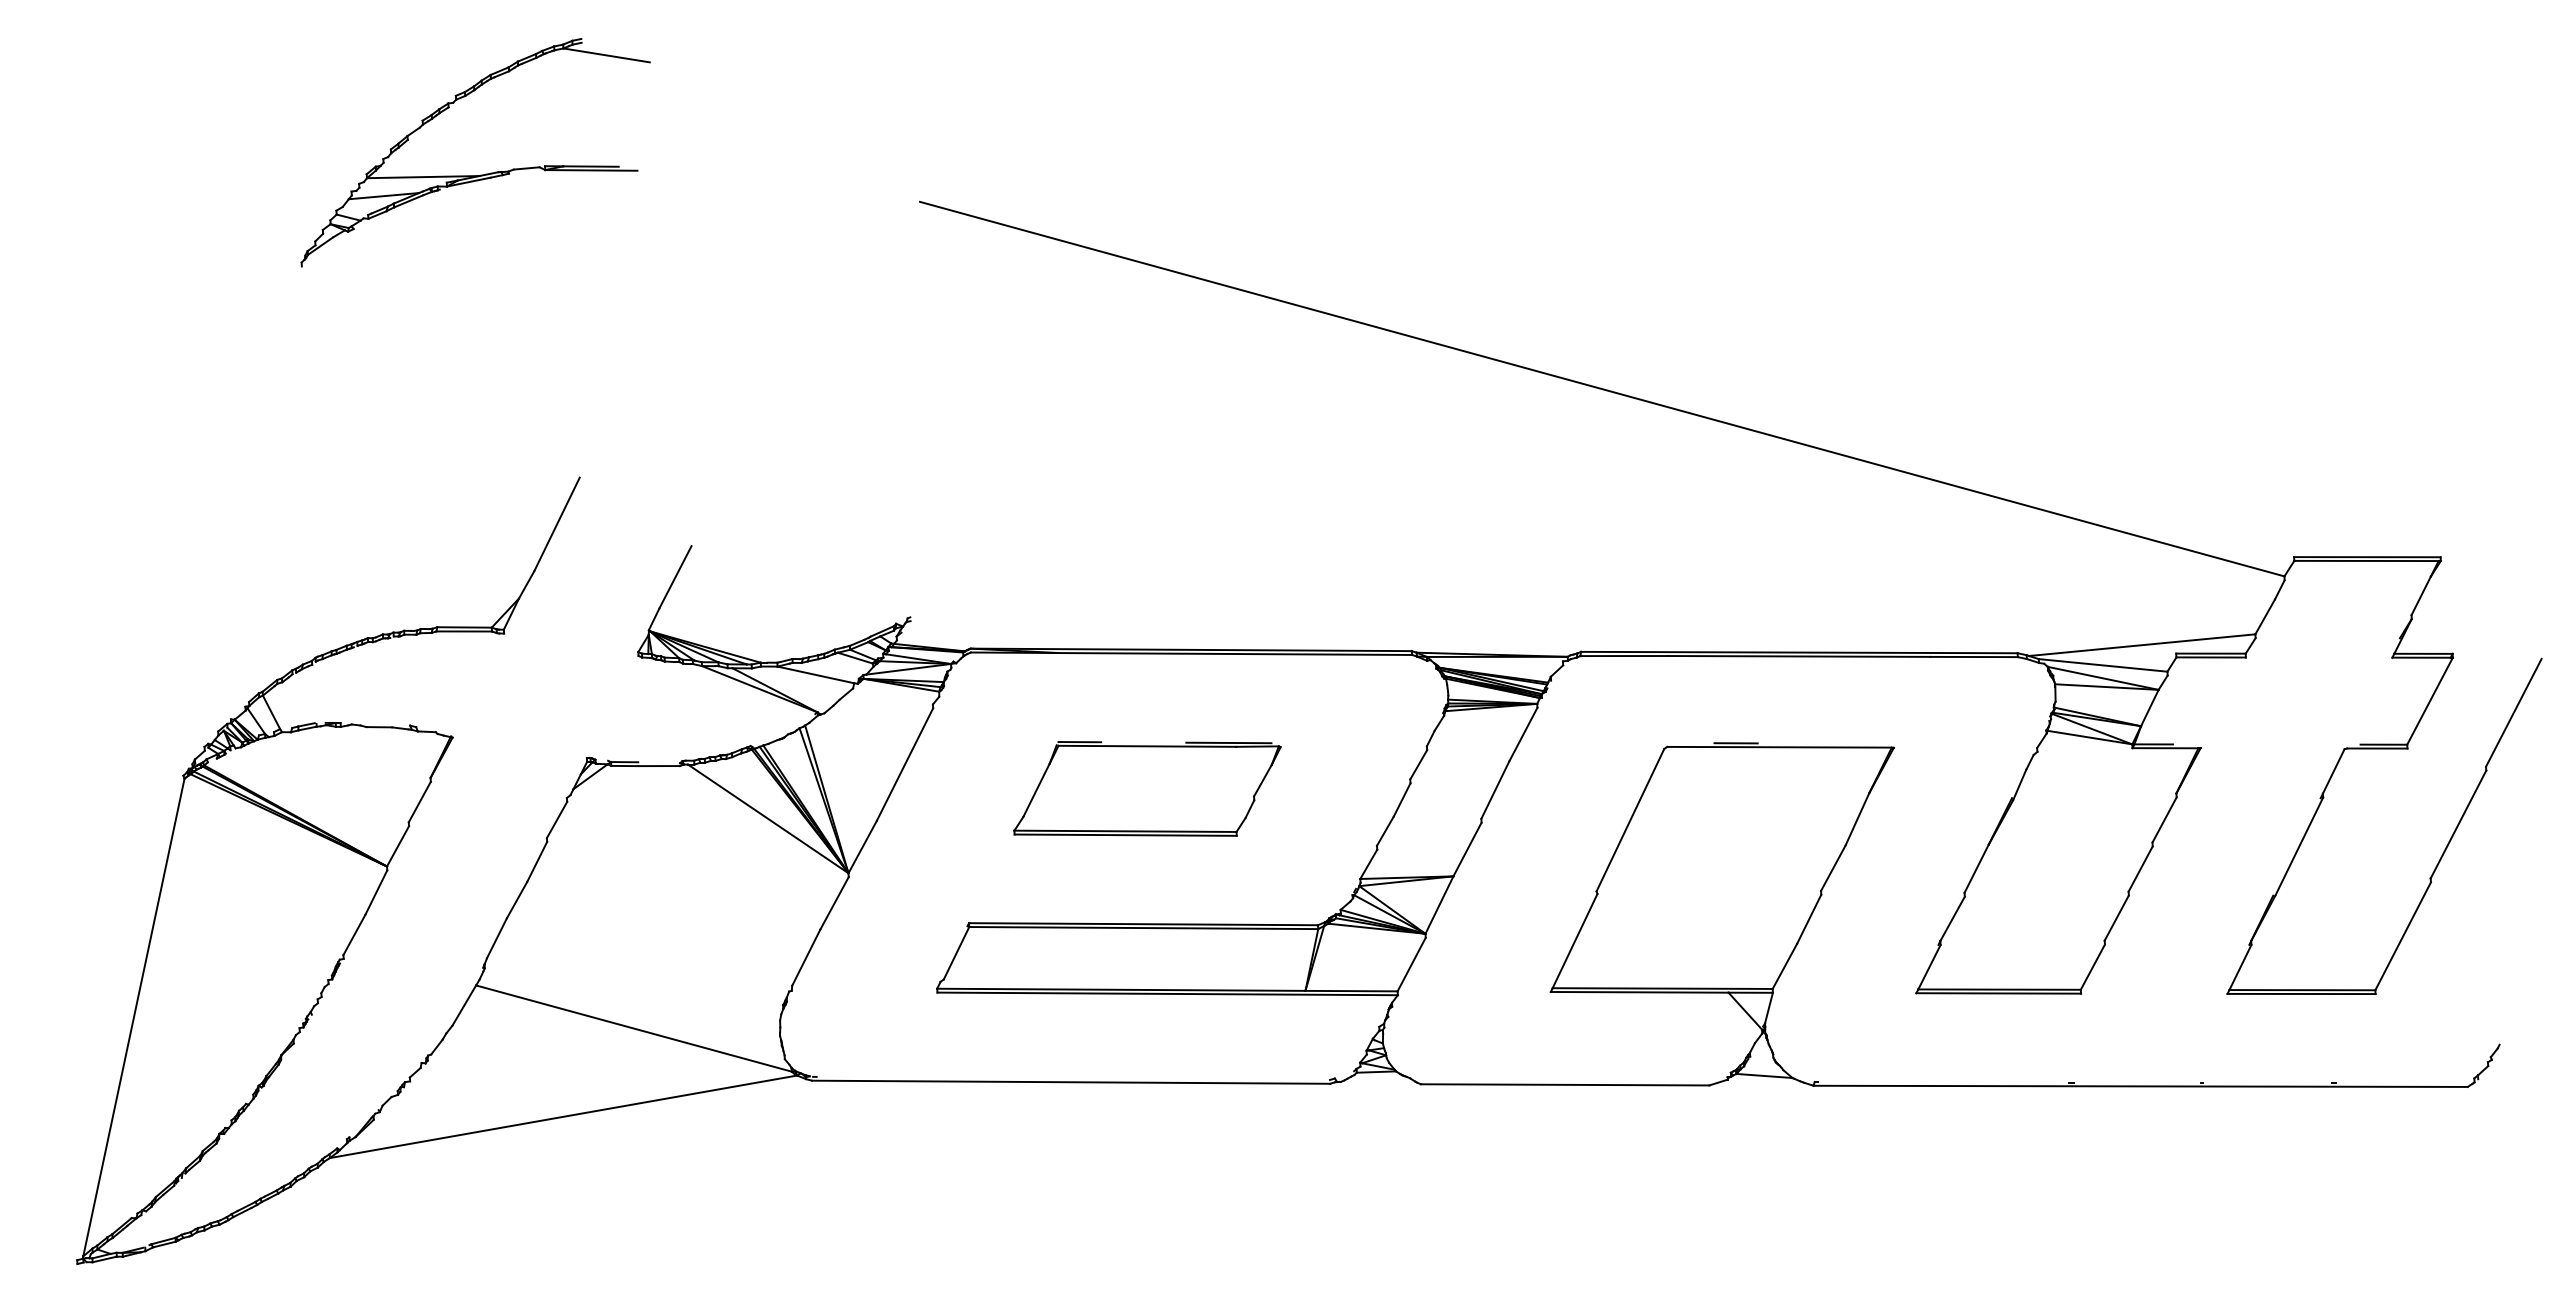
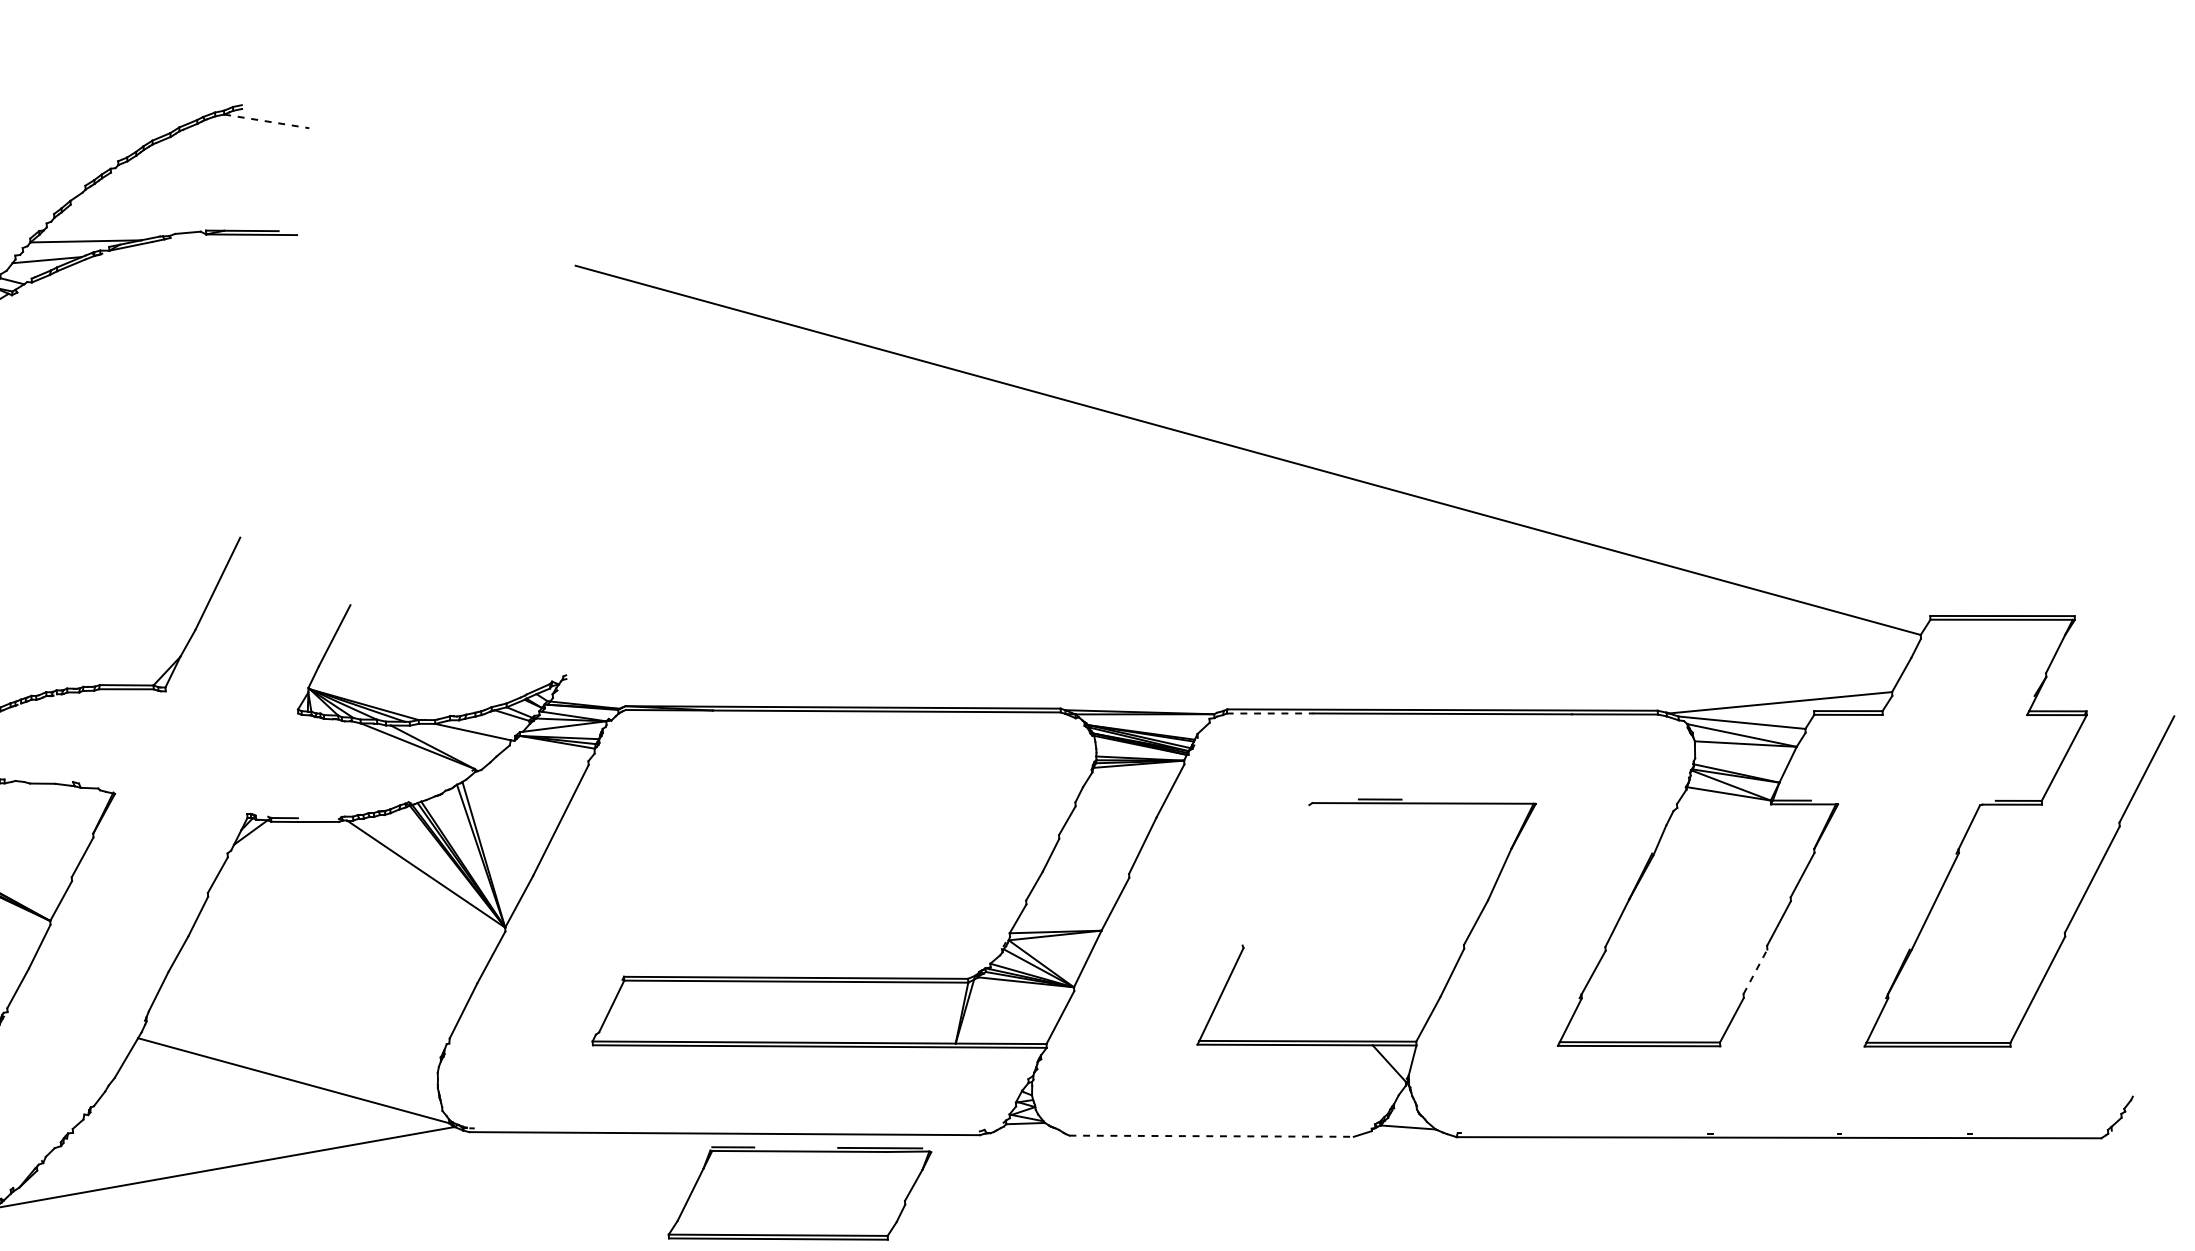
line: (606, 55) -> (266, 121), solid -> dashed
line: (1624, 656) -> (1270, 713), solid -> dashed
part: (1147, 788) -> (799, 1193), moved
line: (1630, 819) -> (1276, 874), removed
line: (2116, 918) -> (1755, 972), solid -> dashed
line: (1565, 1084) -> (1212, 1135), solid -> dashed

